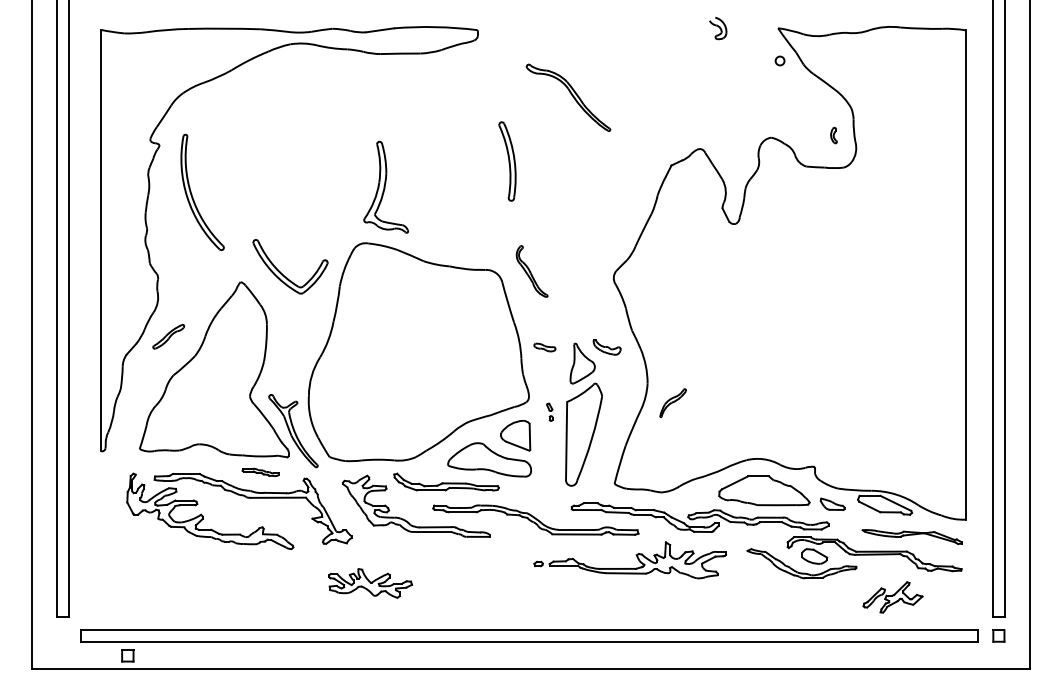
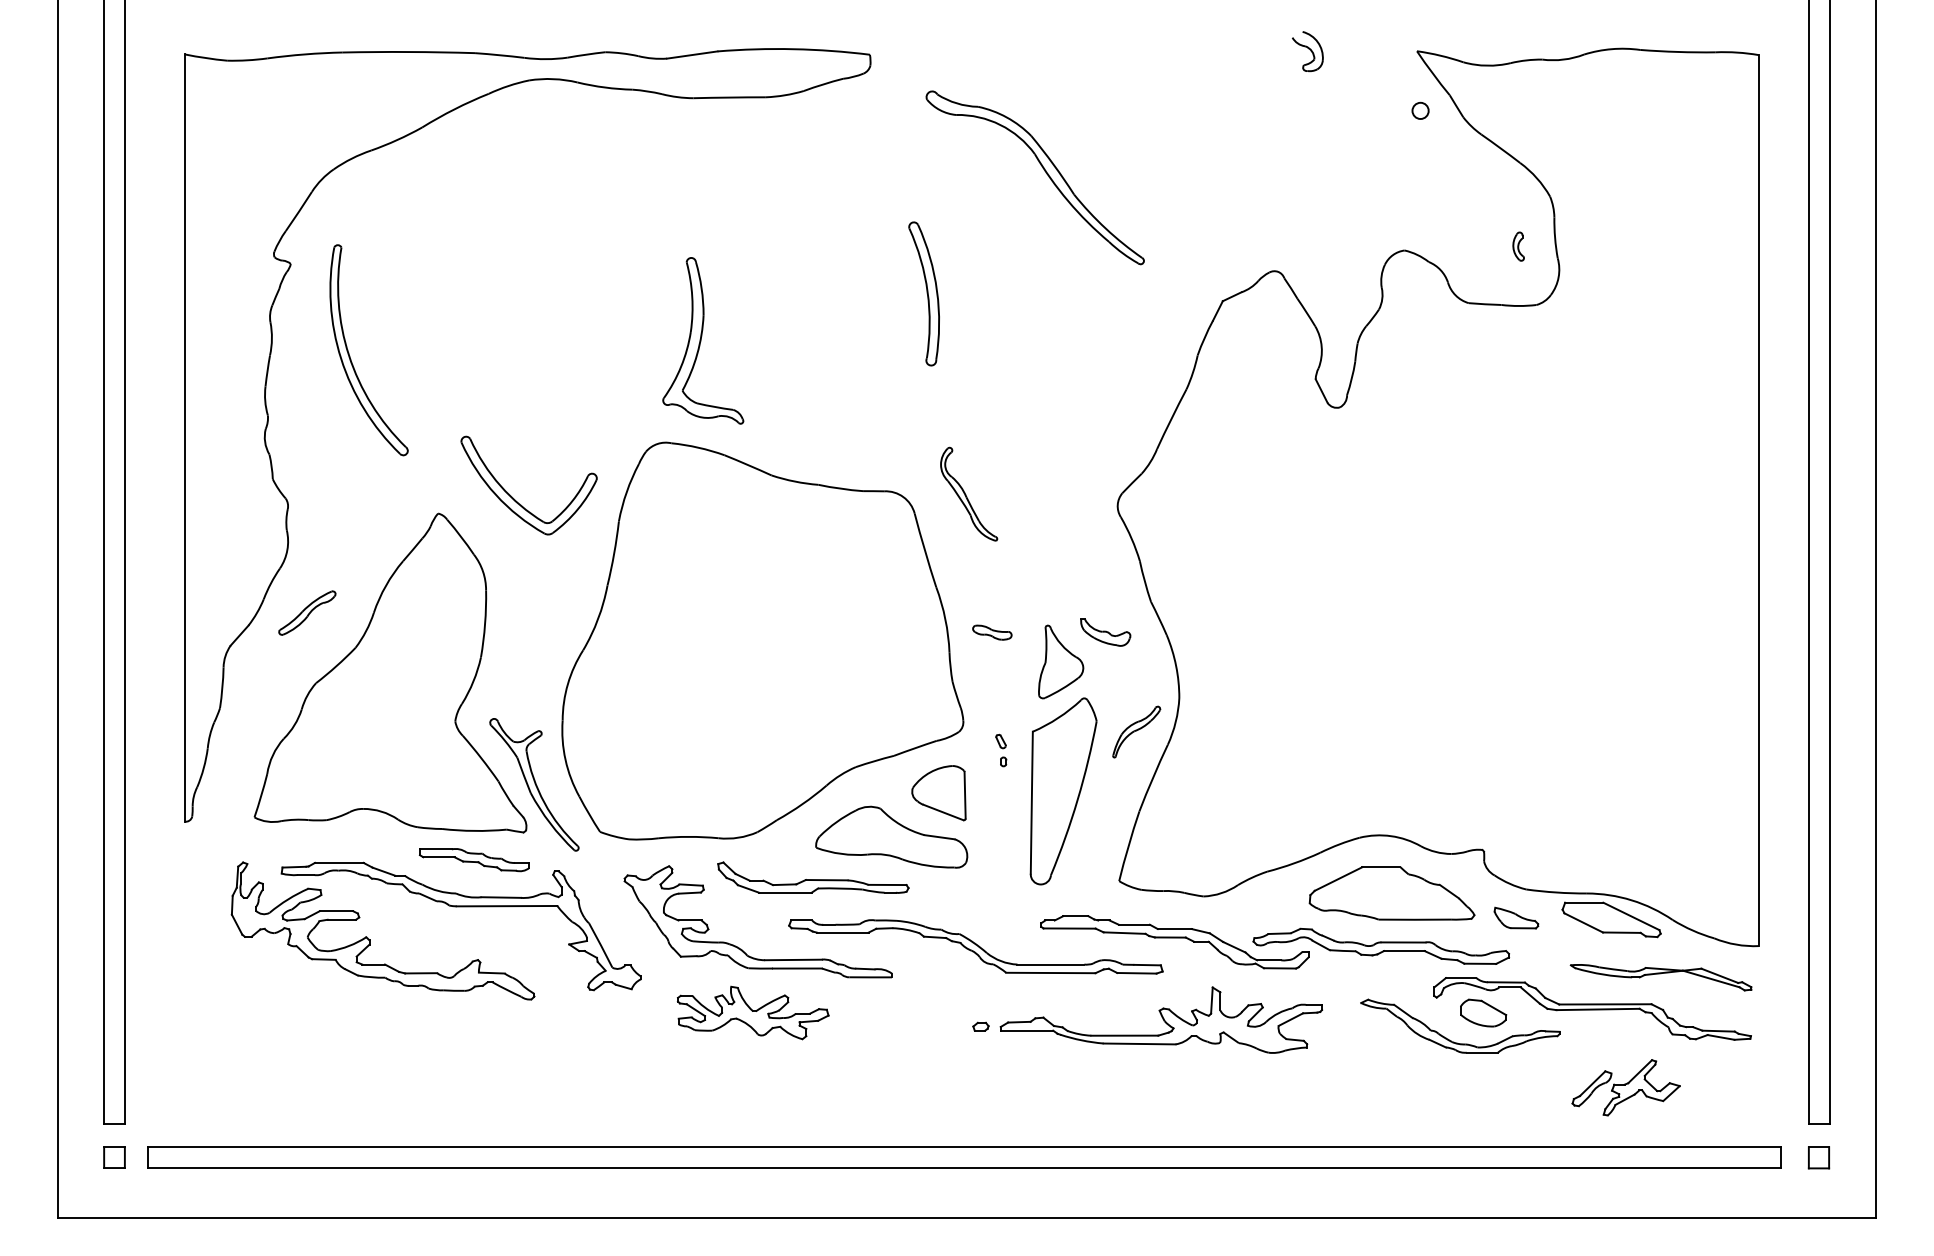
part: (568, 97) -> (1035, 177), size x1.43
part: (672, 402) -> (1135, 730), moved
part: (260, 472) -> (474, 860), size x1.67
part: (370, 583) -> (753, 1013), moved
part: (127, 655) -> (113, 1156), moved

